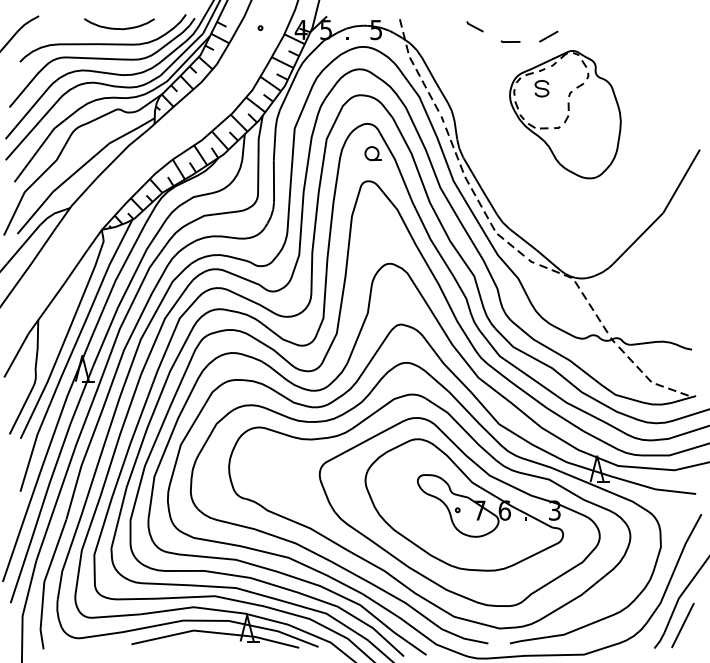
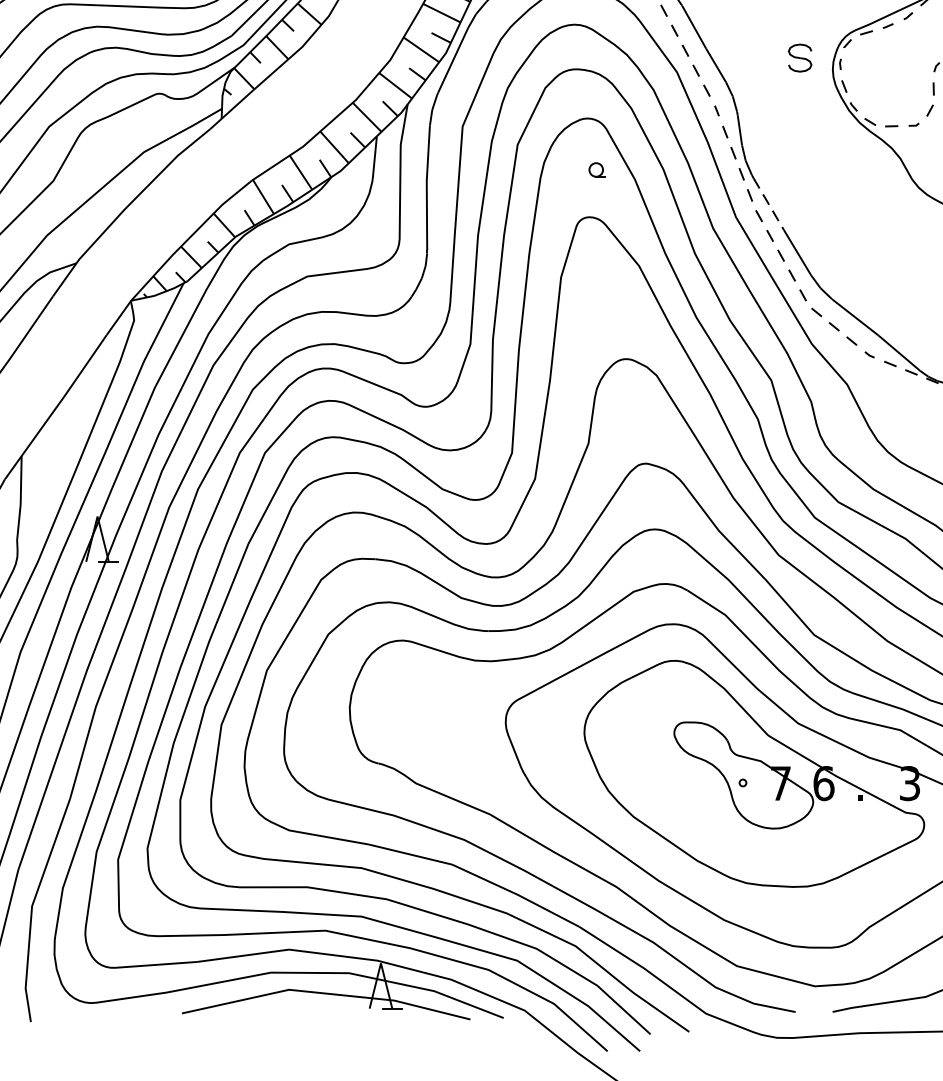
part: (541, 88) -> (799, 57), moved
part: (372, 153) -> (596, 169), size x0.6
line: (472, 173) -> (768, 203), solid -> dashed

